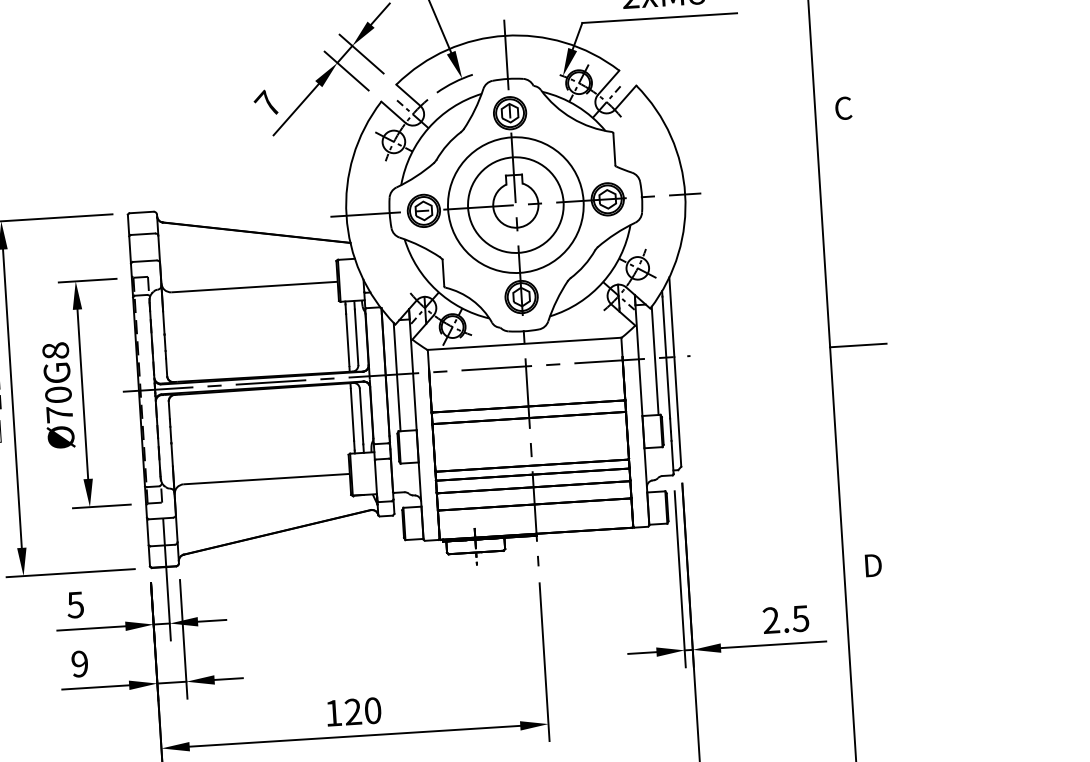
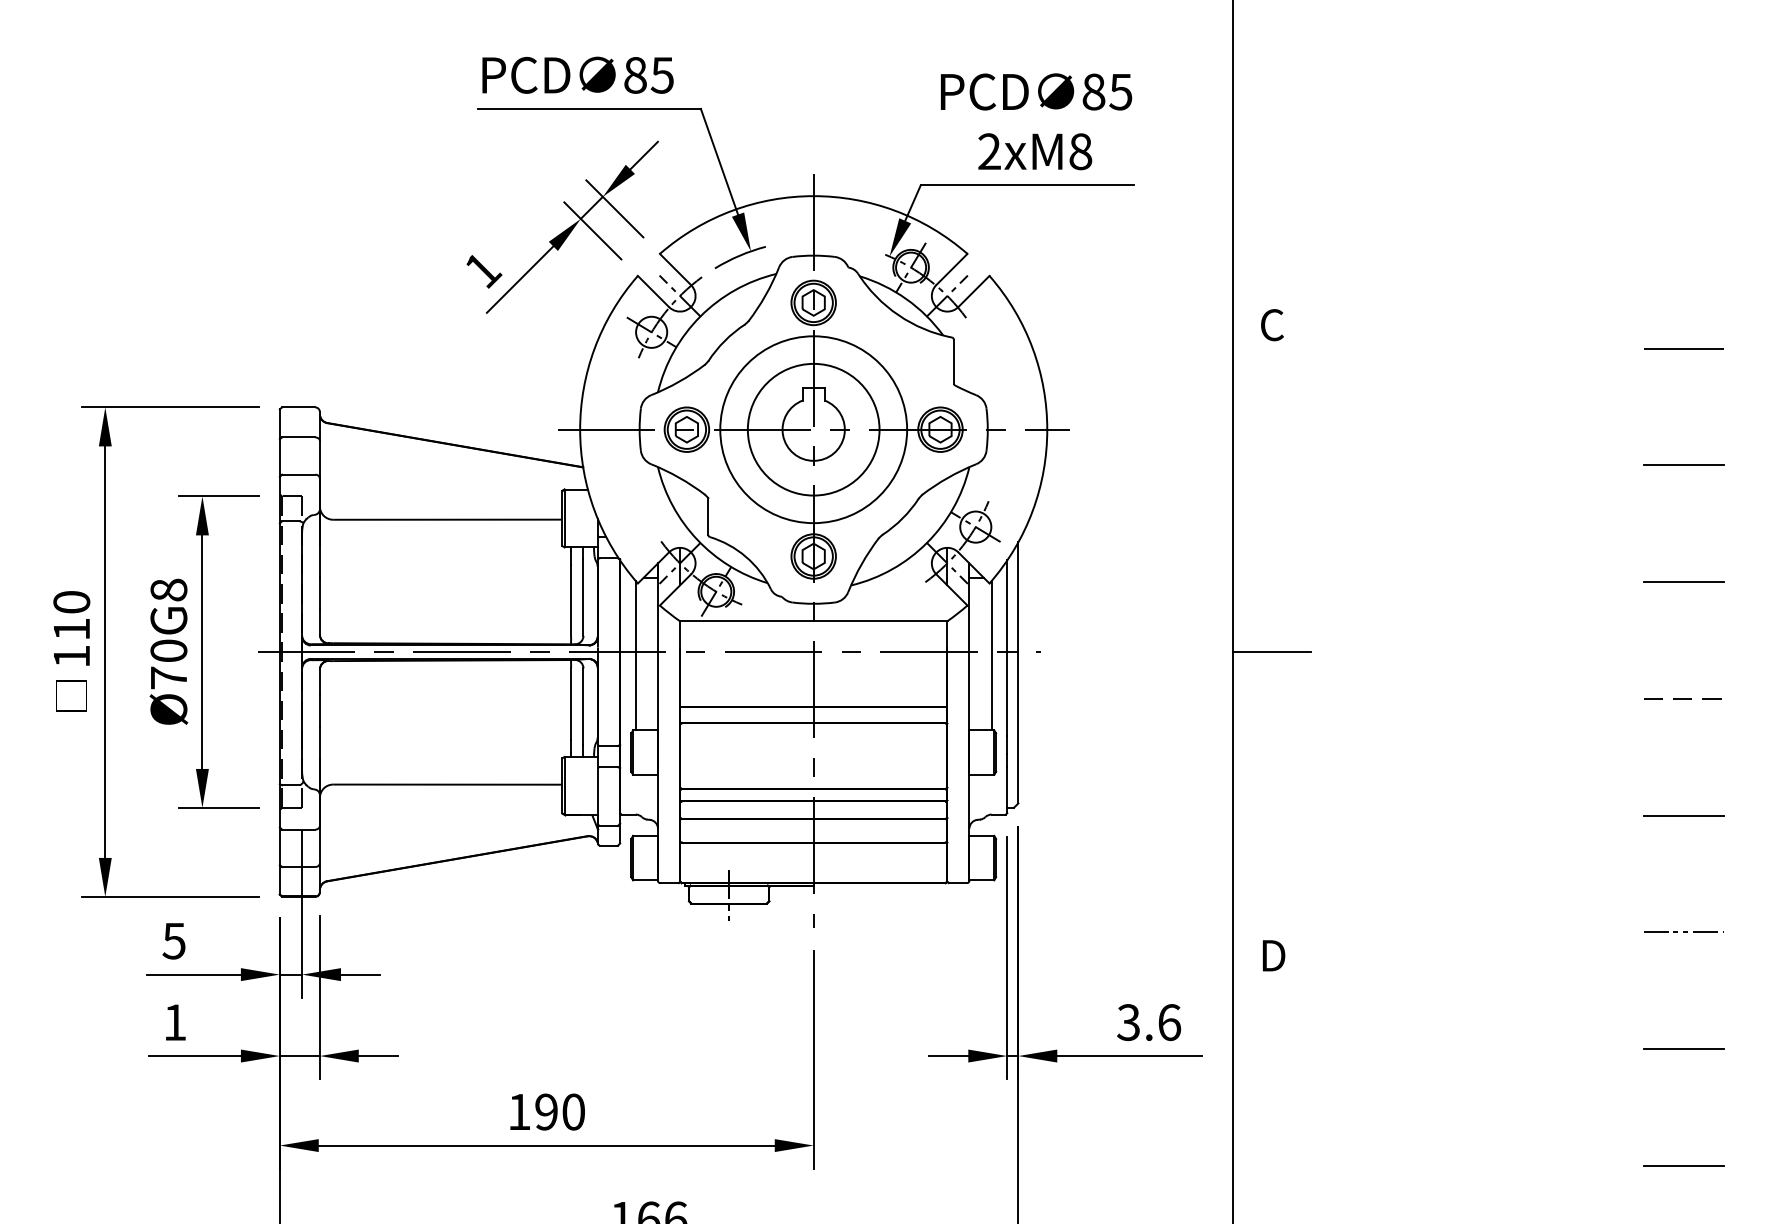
text: (268, 103) -> (482, 268), 7 -> 1
text: (786, 619) -> (1149, 1022), 2.5 -> 3.6
text: (80, 663) -> (175, 1022), 9 -> 1
text: (353, 712) -> (546, 1112), 120 -> 190

